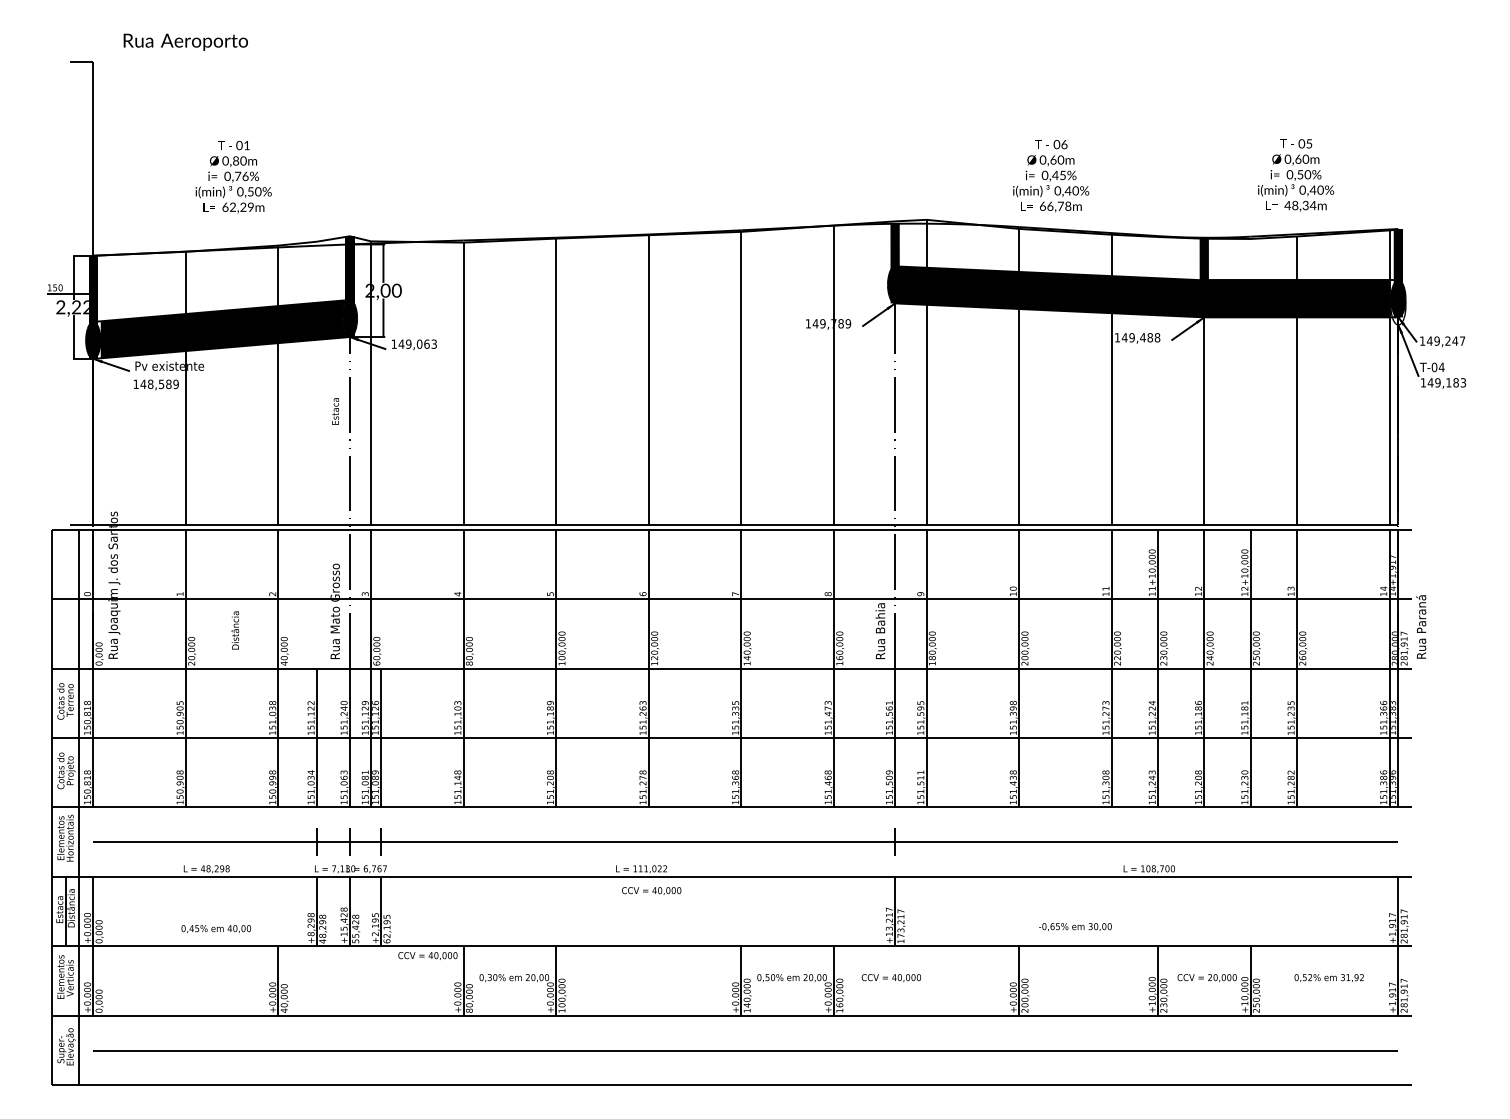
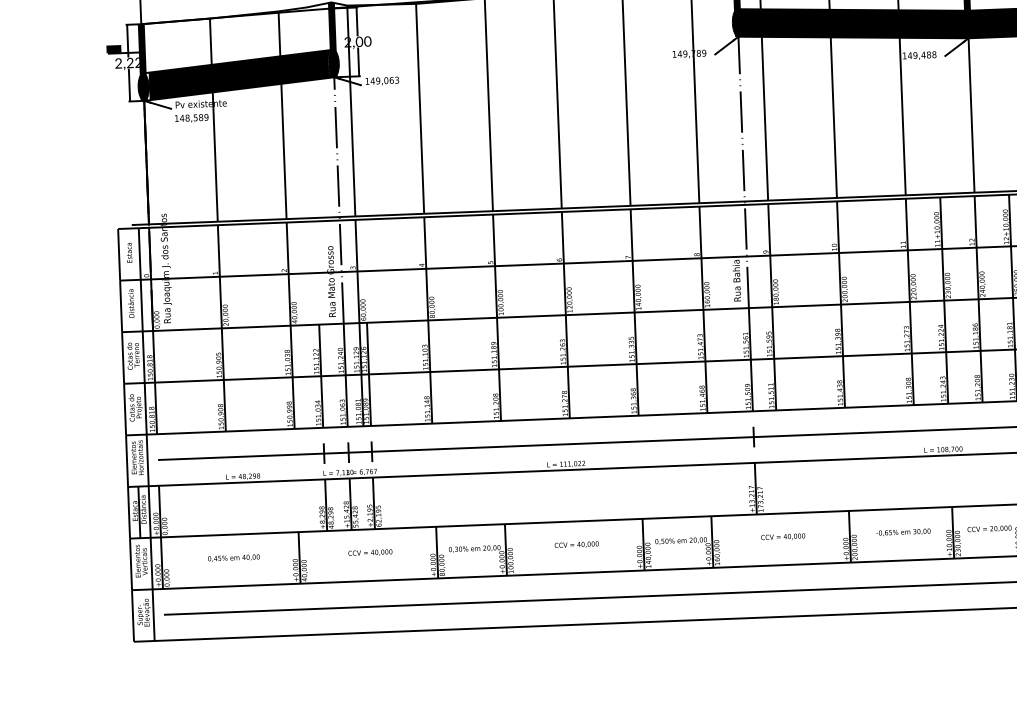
fill: (55, 287) -> (114, 48), added
text: (335, 411) -> (129, 252), moved
text: (235, 630) -> (131, 303), moved
text: (651, 890) -> (576, 544), moved
text: (1075, 926) -> (903, 532), moved
text: (215, 928) -> (233, 557), moved
text: (427, 955) -> (370, 552), moved
text: (890, 977) -> (782, 536), moved

